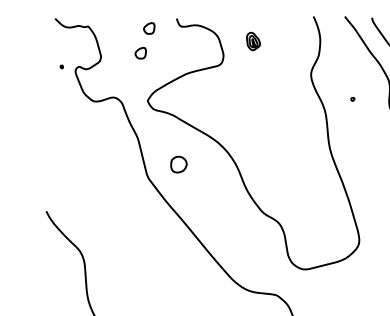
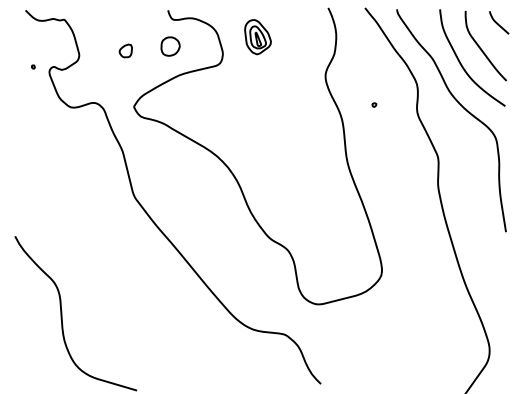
part: (148, 28) -> (135, 21), removed
part: (253, 41) -> (257, 37), size x1.67
part: (178, 164) -> (170, 46), moved

